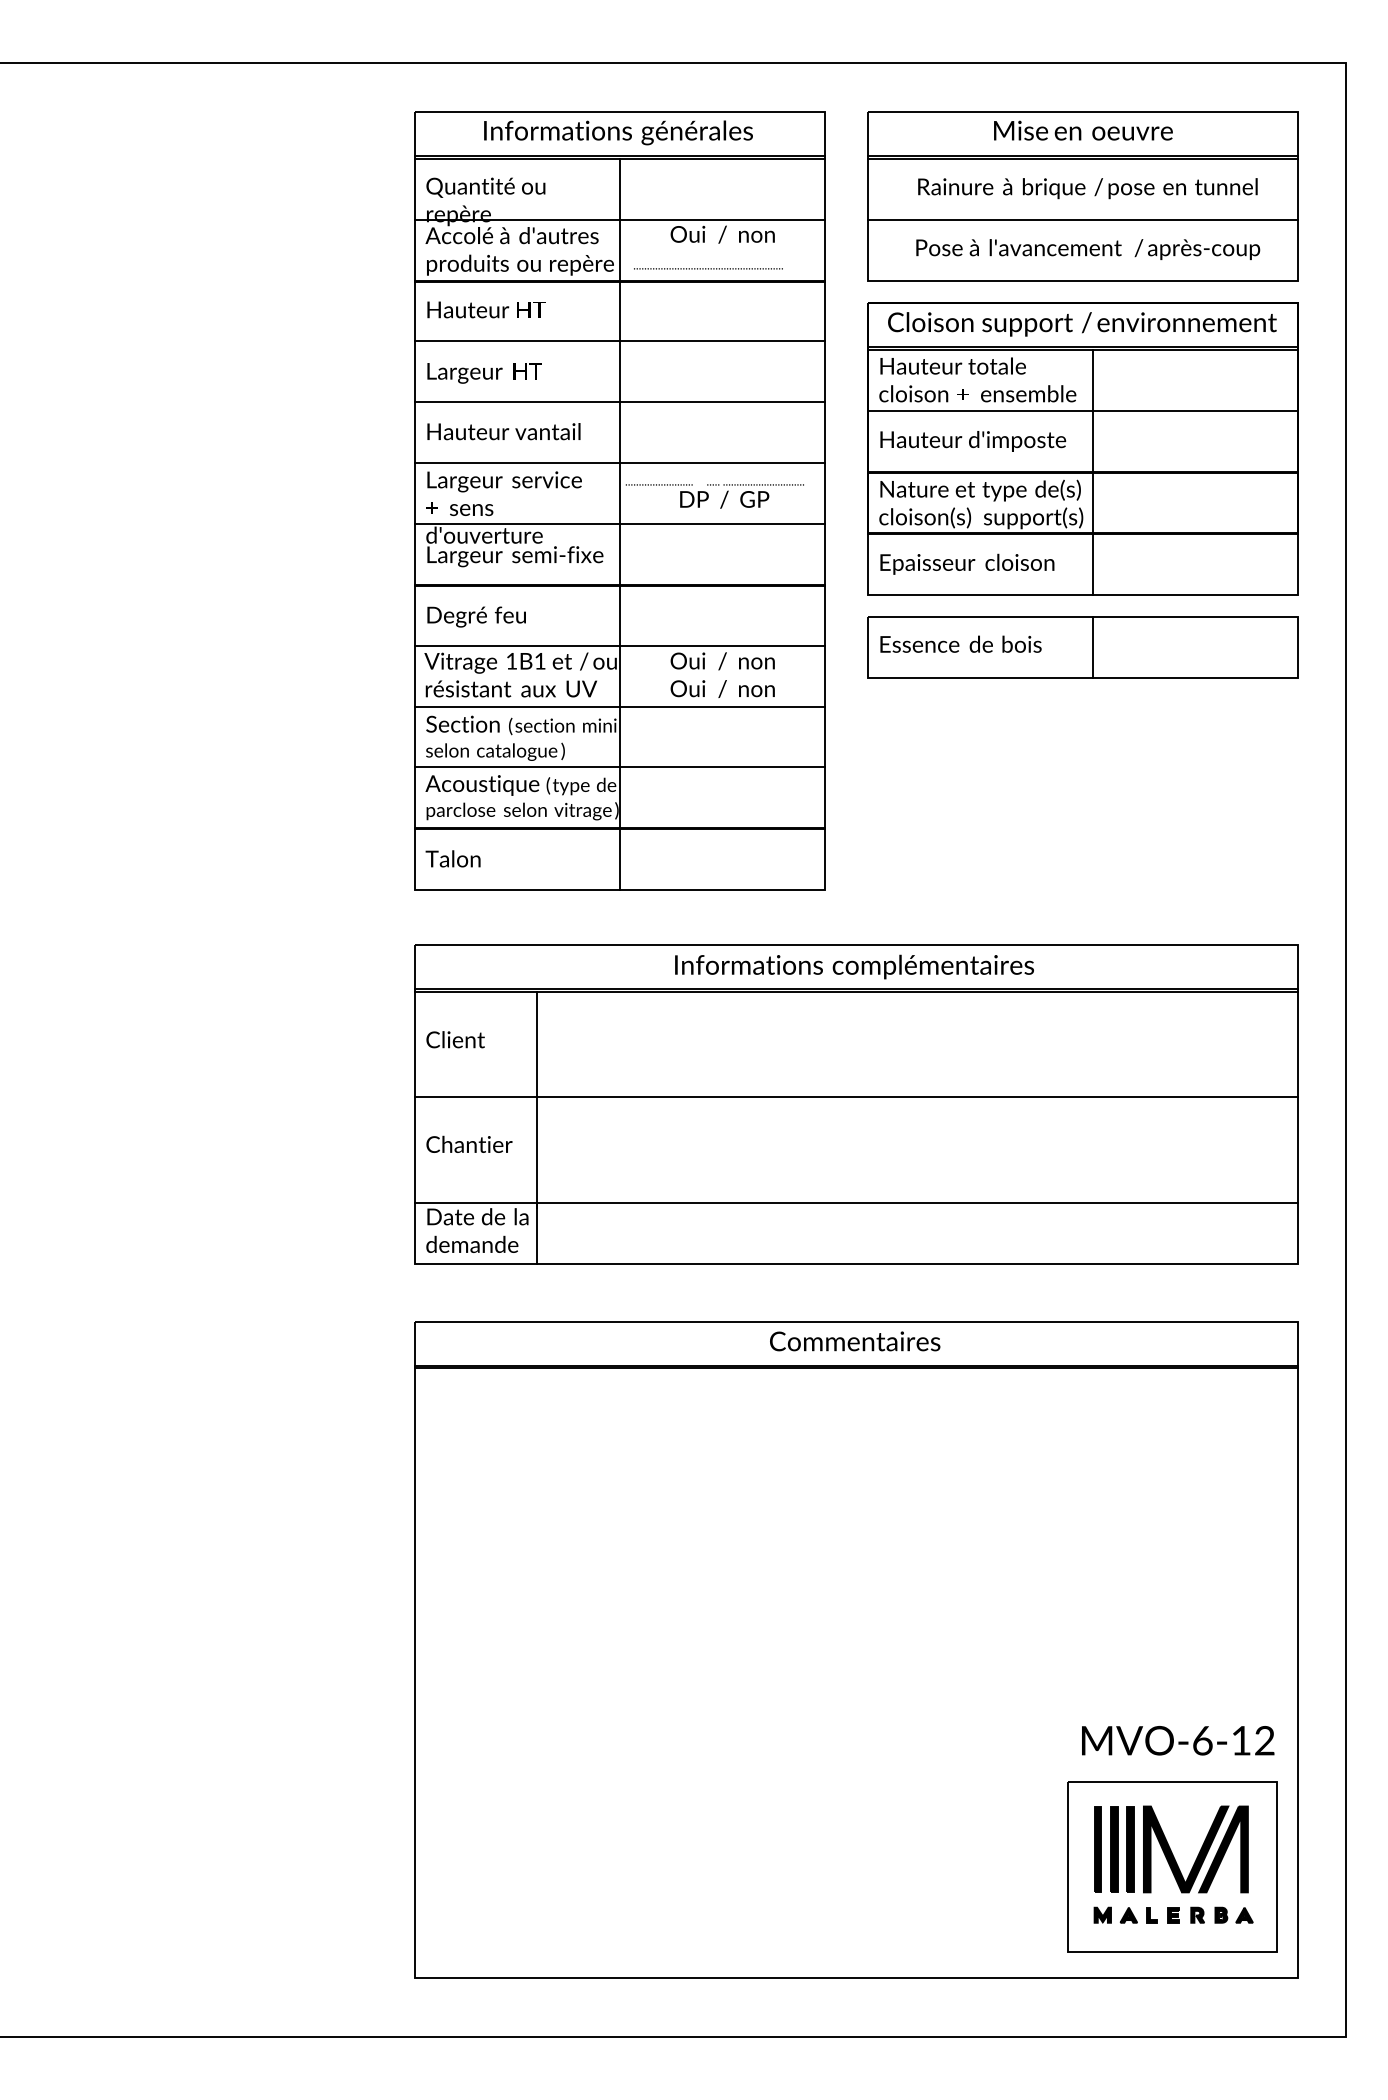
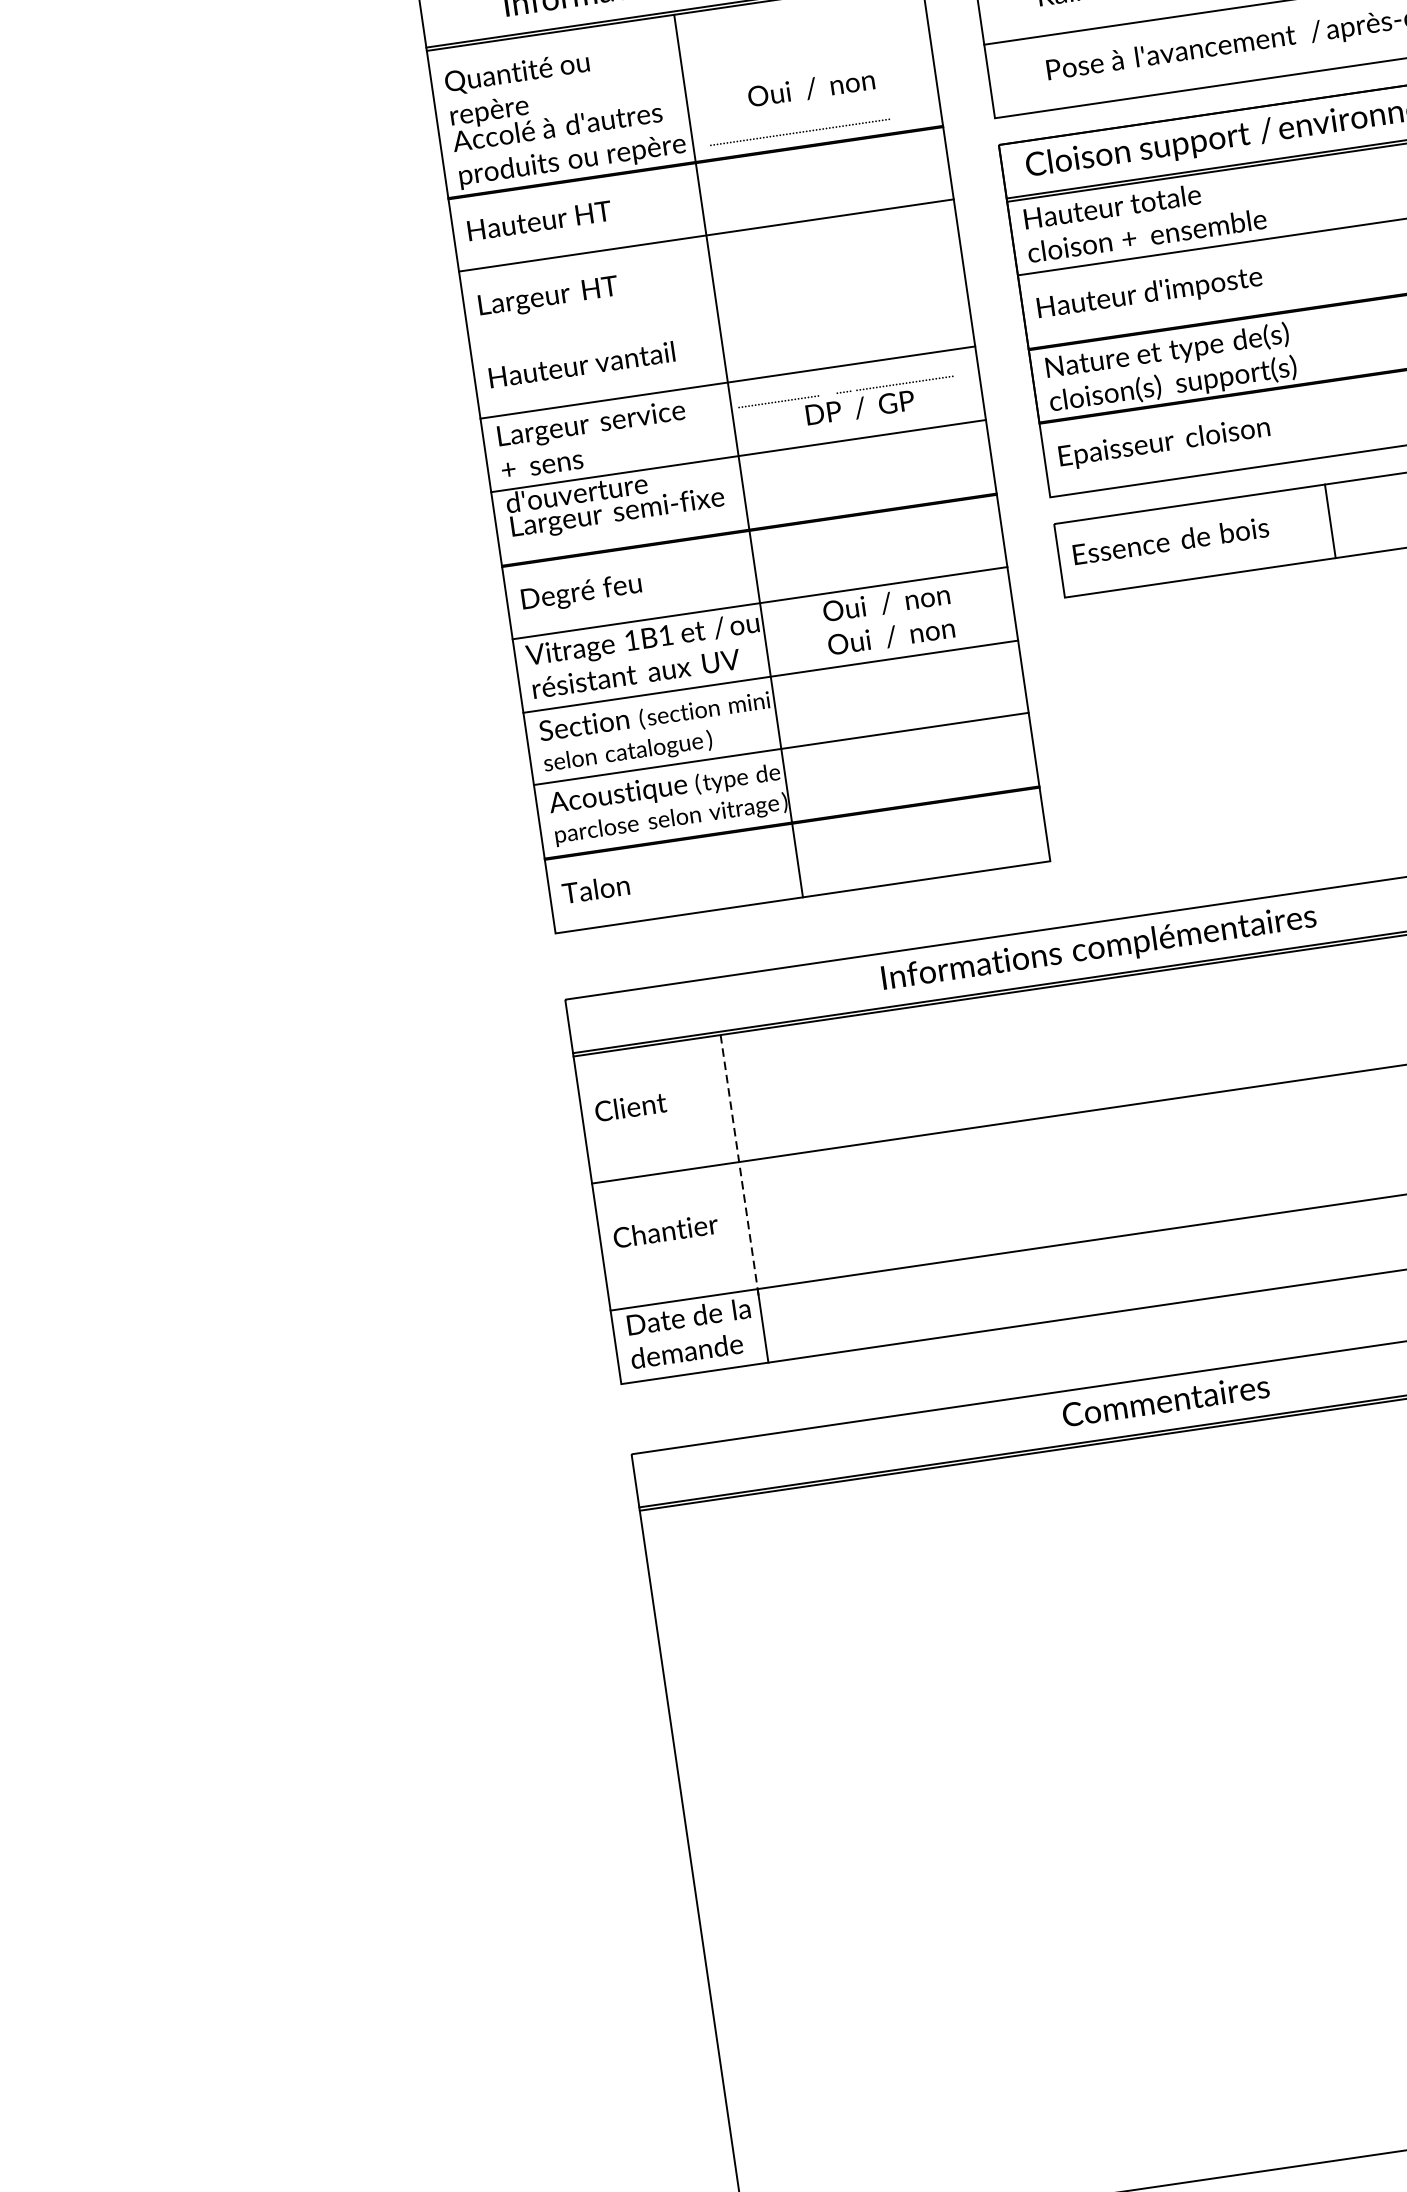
line: (620, 219) -> (685, 88), removed
line: (620, 402) -> (717, 309), removed
line: (1092, 471) -> (1299, 309), removed
line: (537, 1100) -> (740, 1165), solid -> dashed

